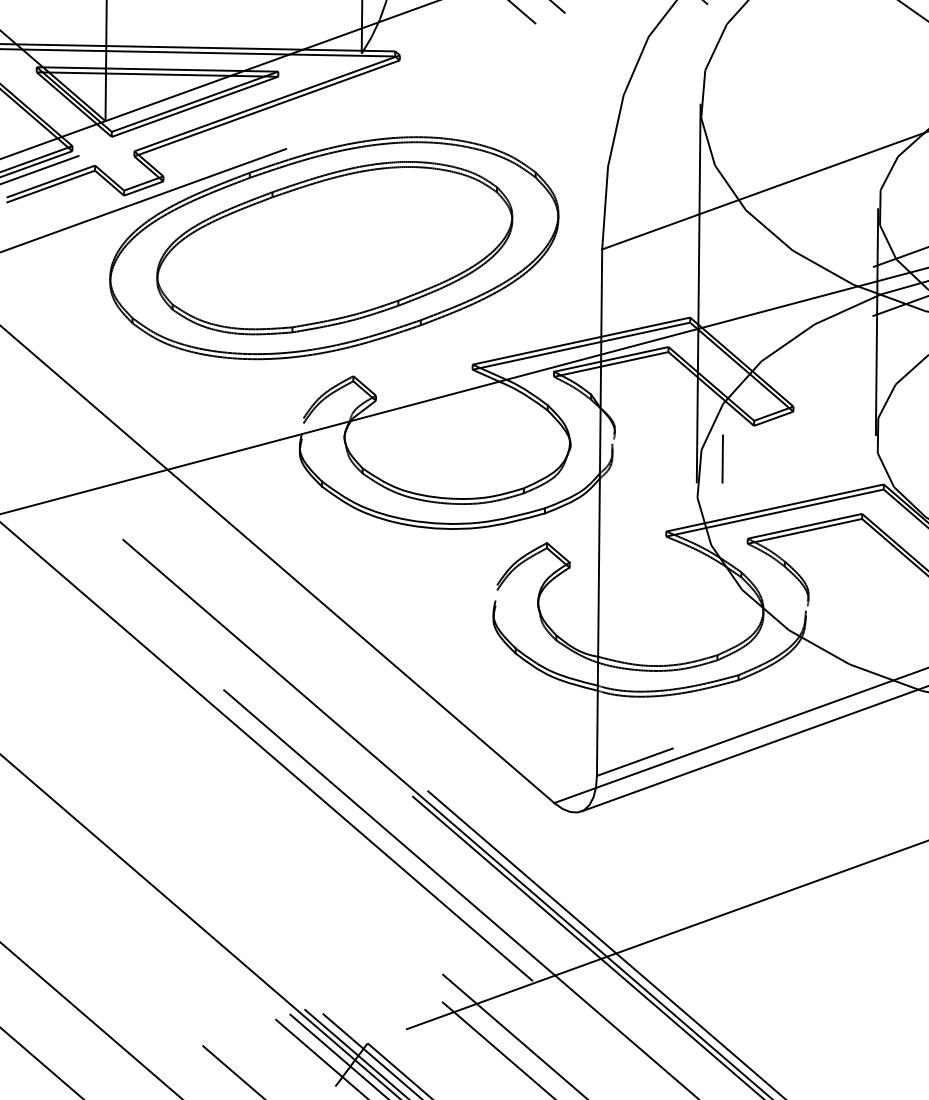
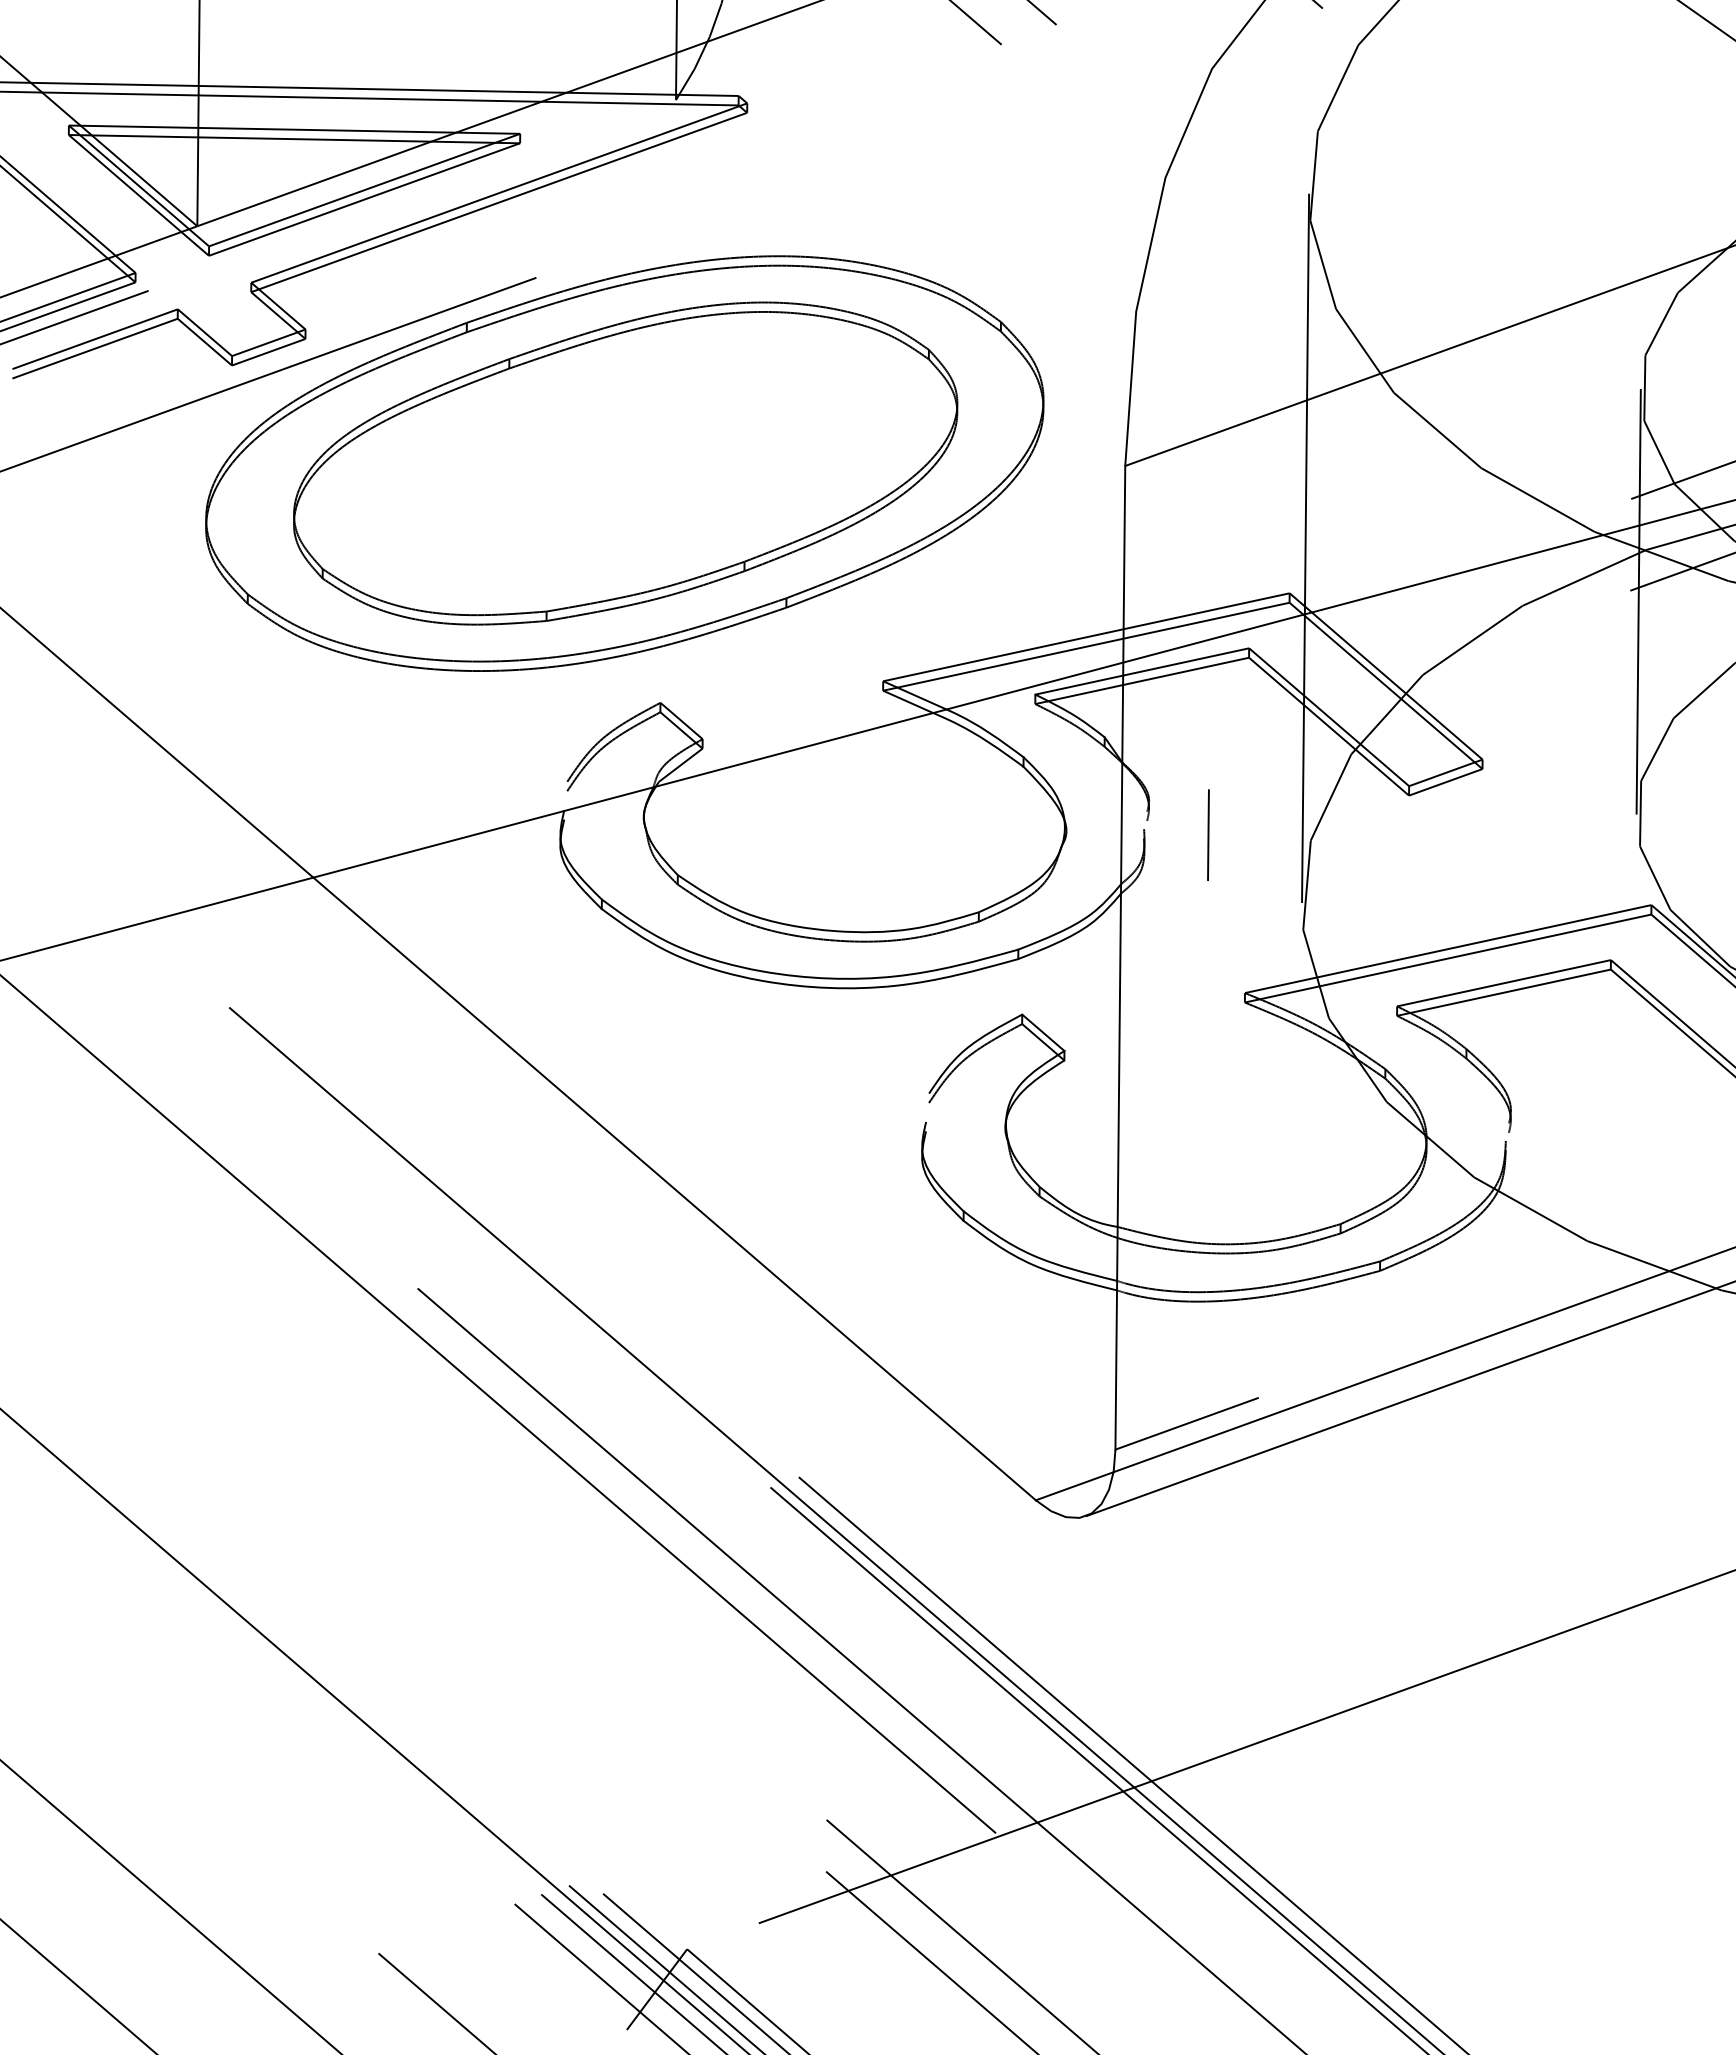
line: (722, 458) -> (1208, 834), moved

